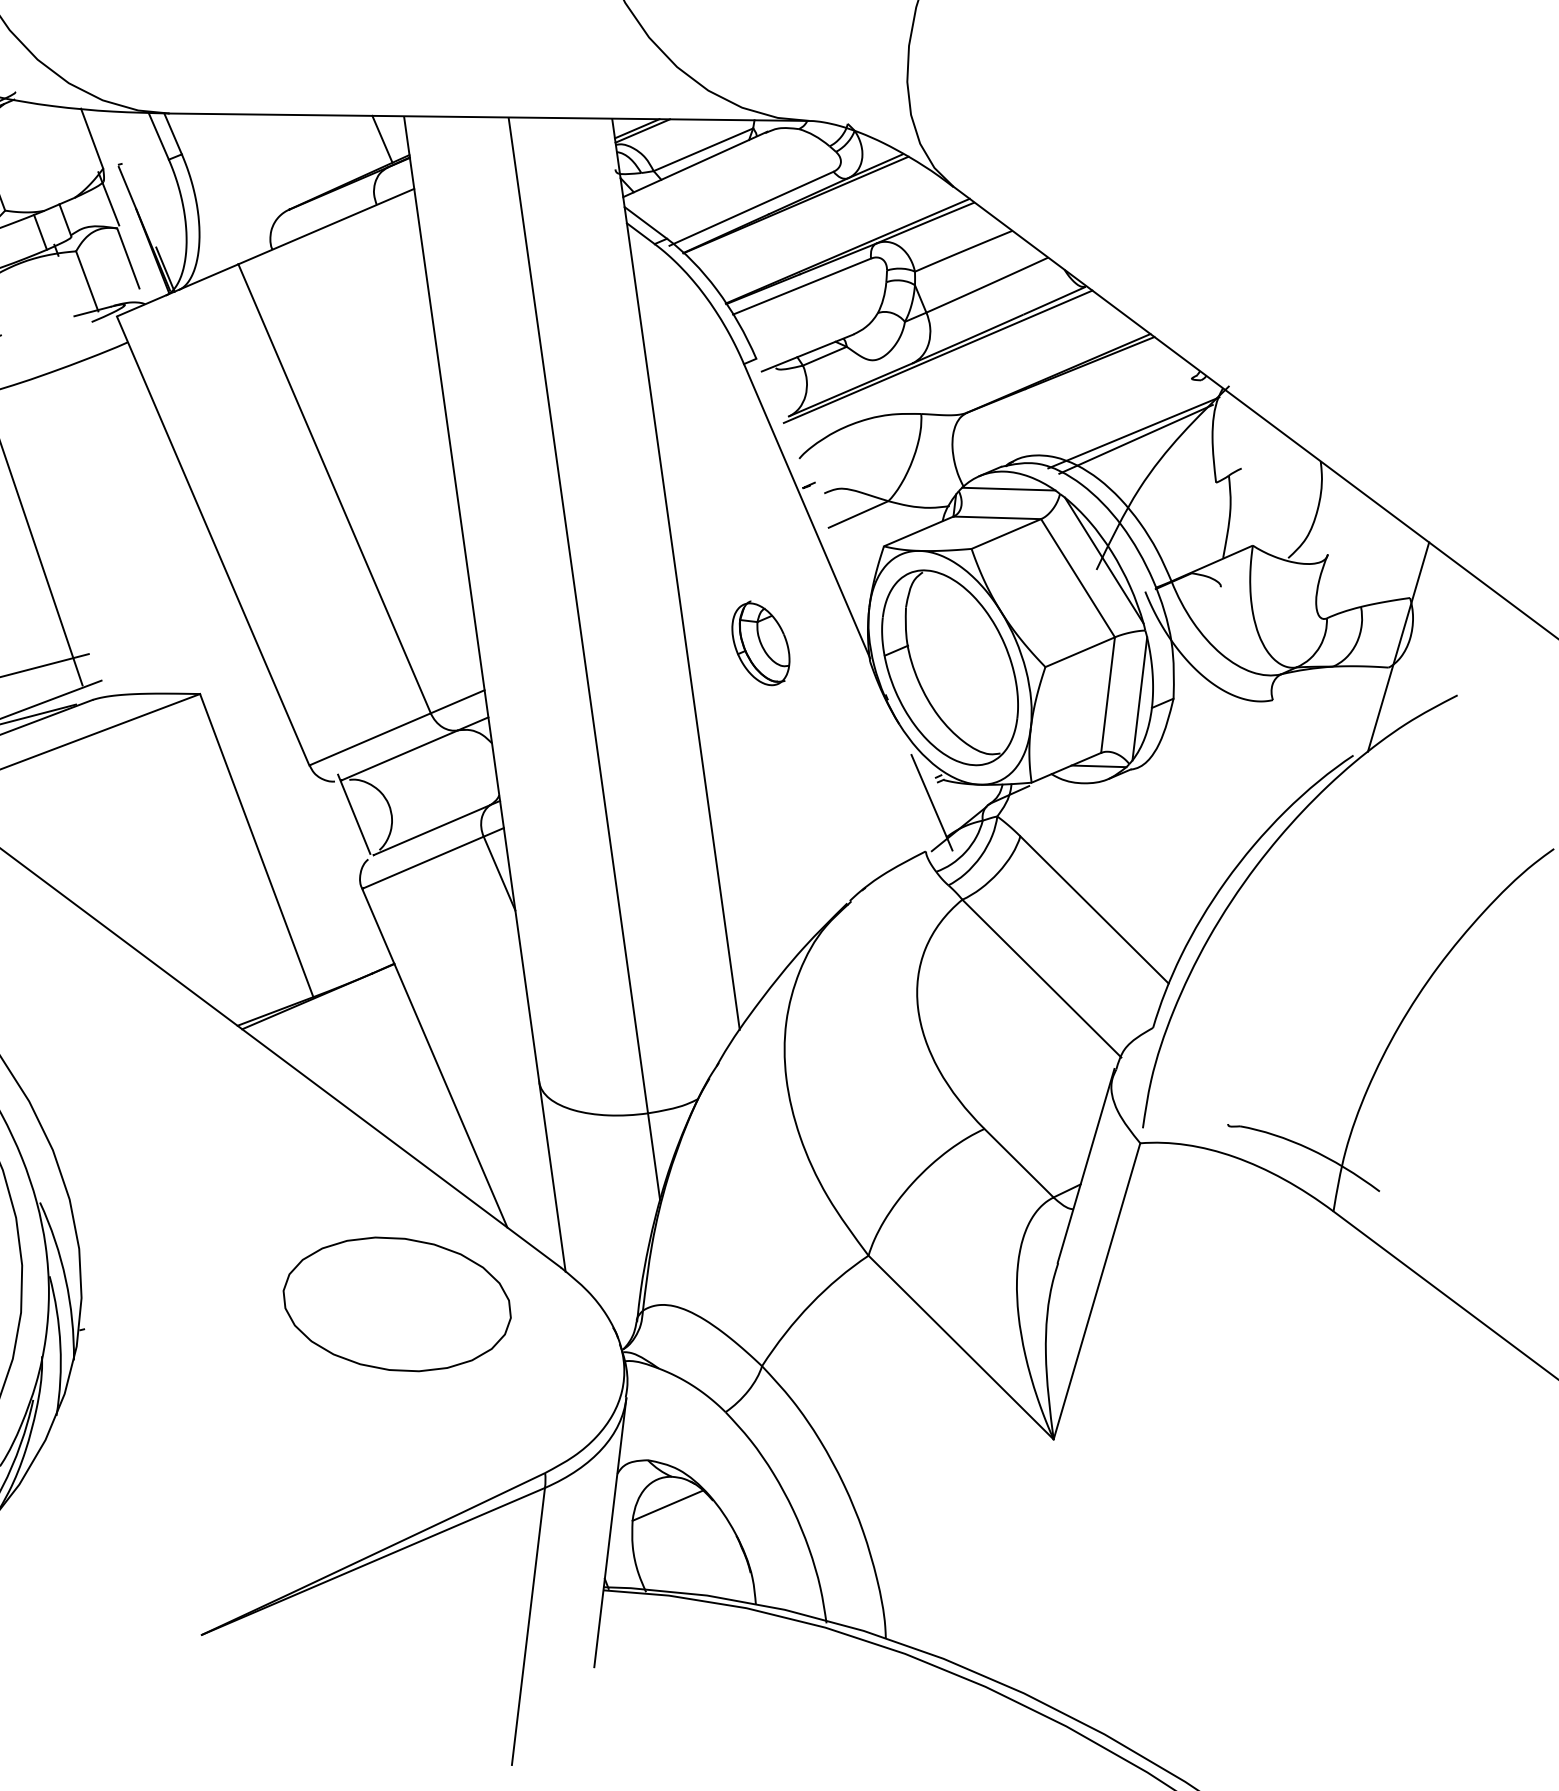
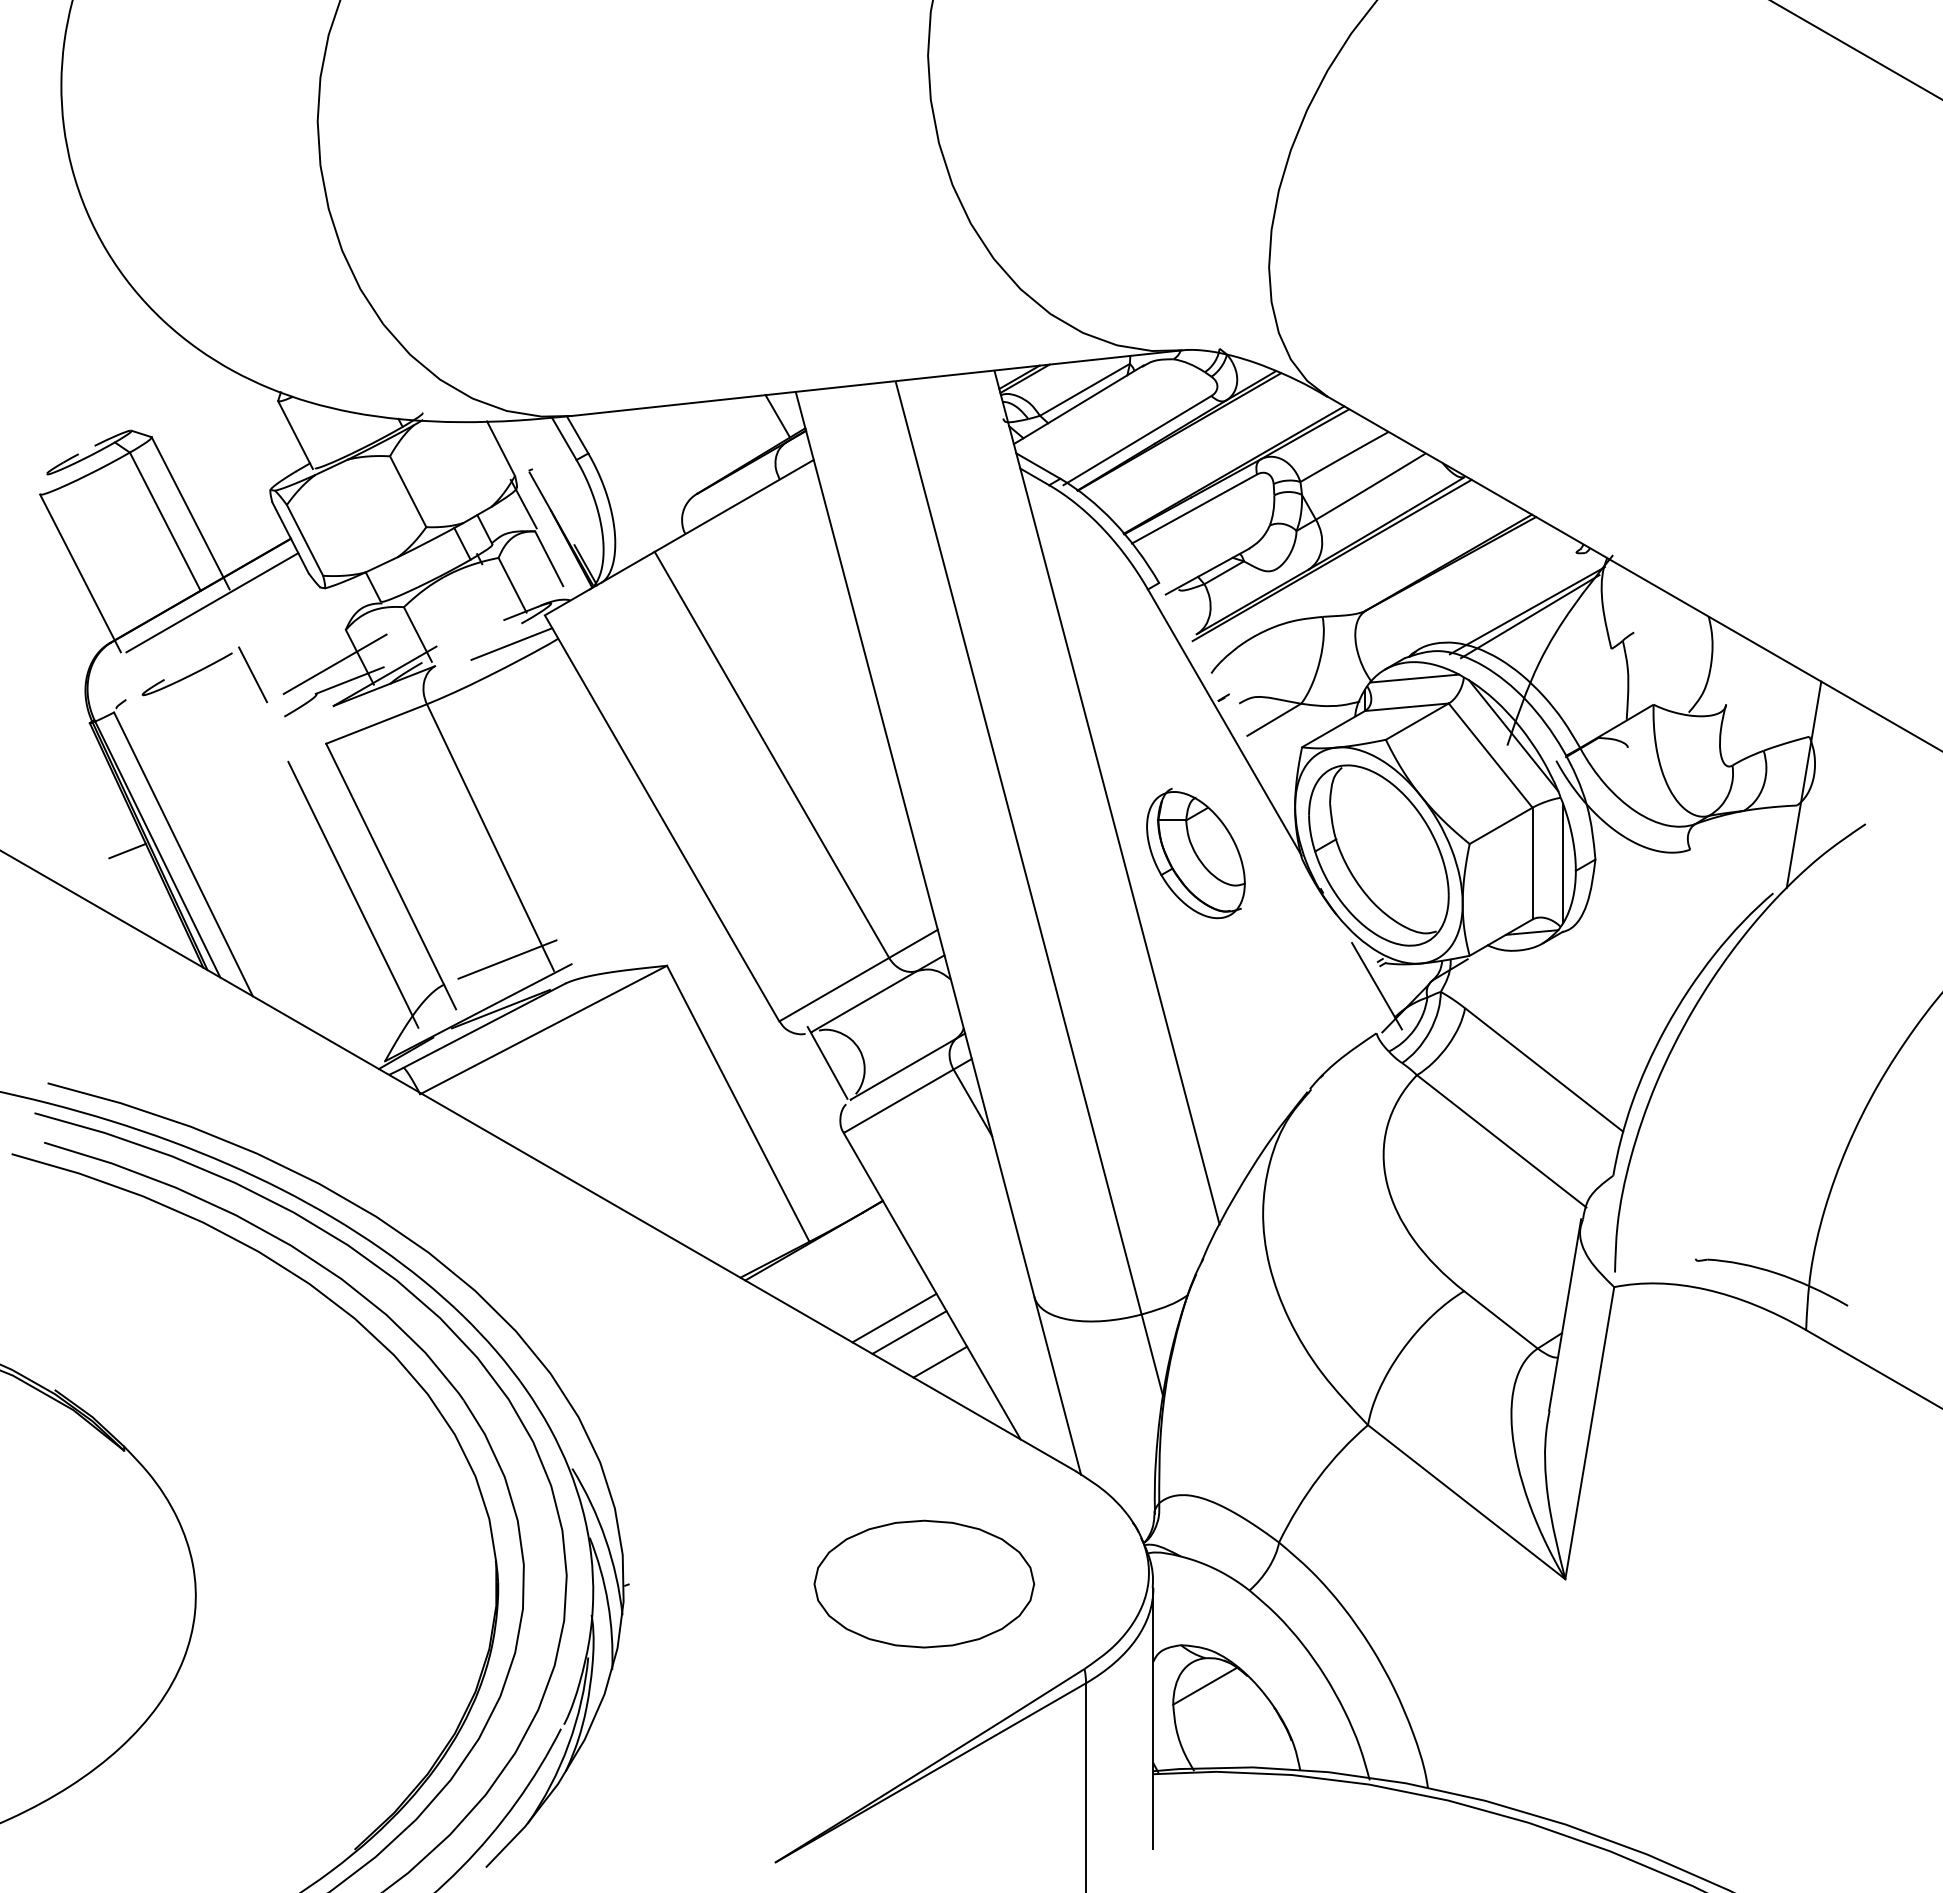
line: (78, 341) -> (511, 643), added
part: (760, 643) -> (1195, 853), size x1.67
line: (392, 1085) -> (894, 1317), added
line: (405, 1103) -> (909, 1332), added
line: (434, 1137) -> (940, 1361), added
part: (396, 1303) -> (923, 1583), moved

